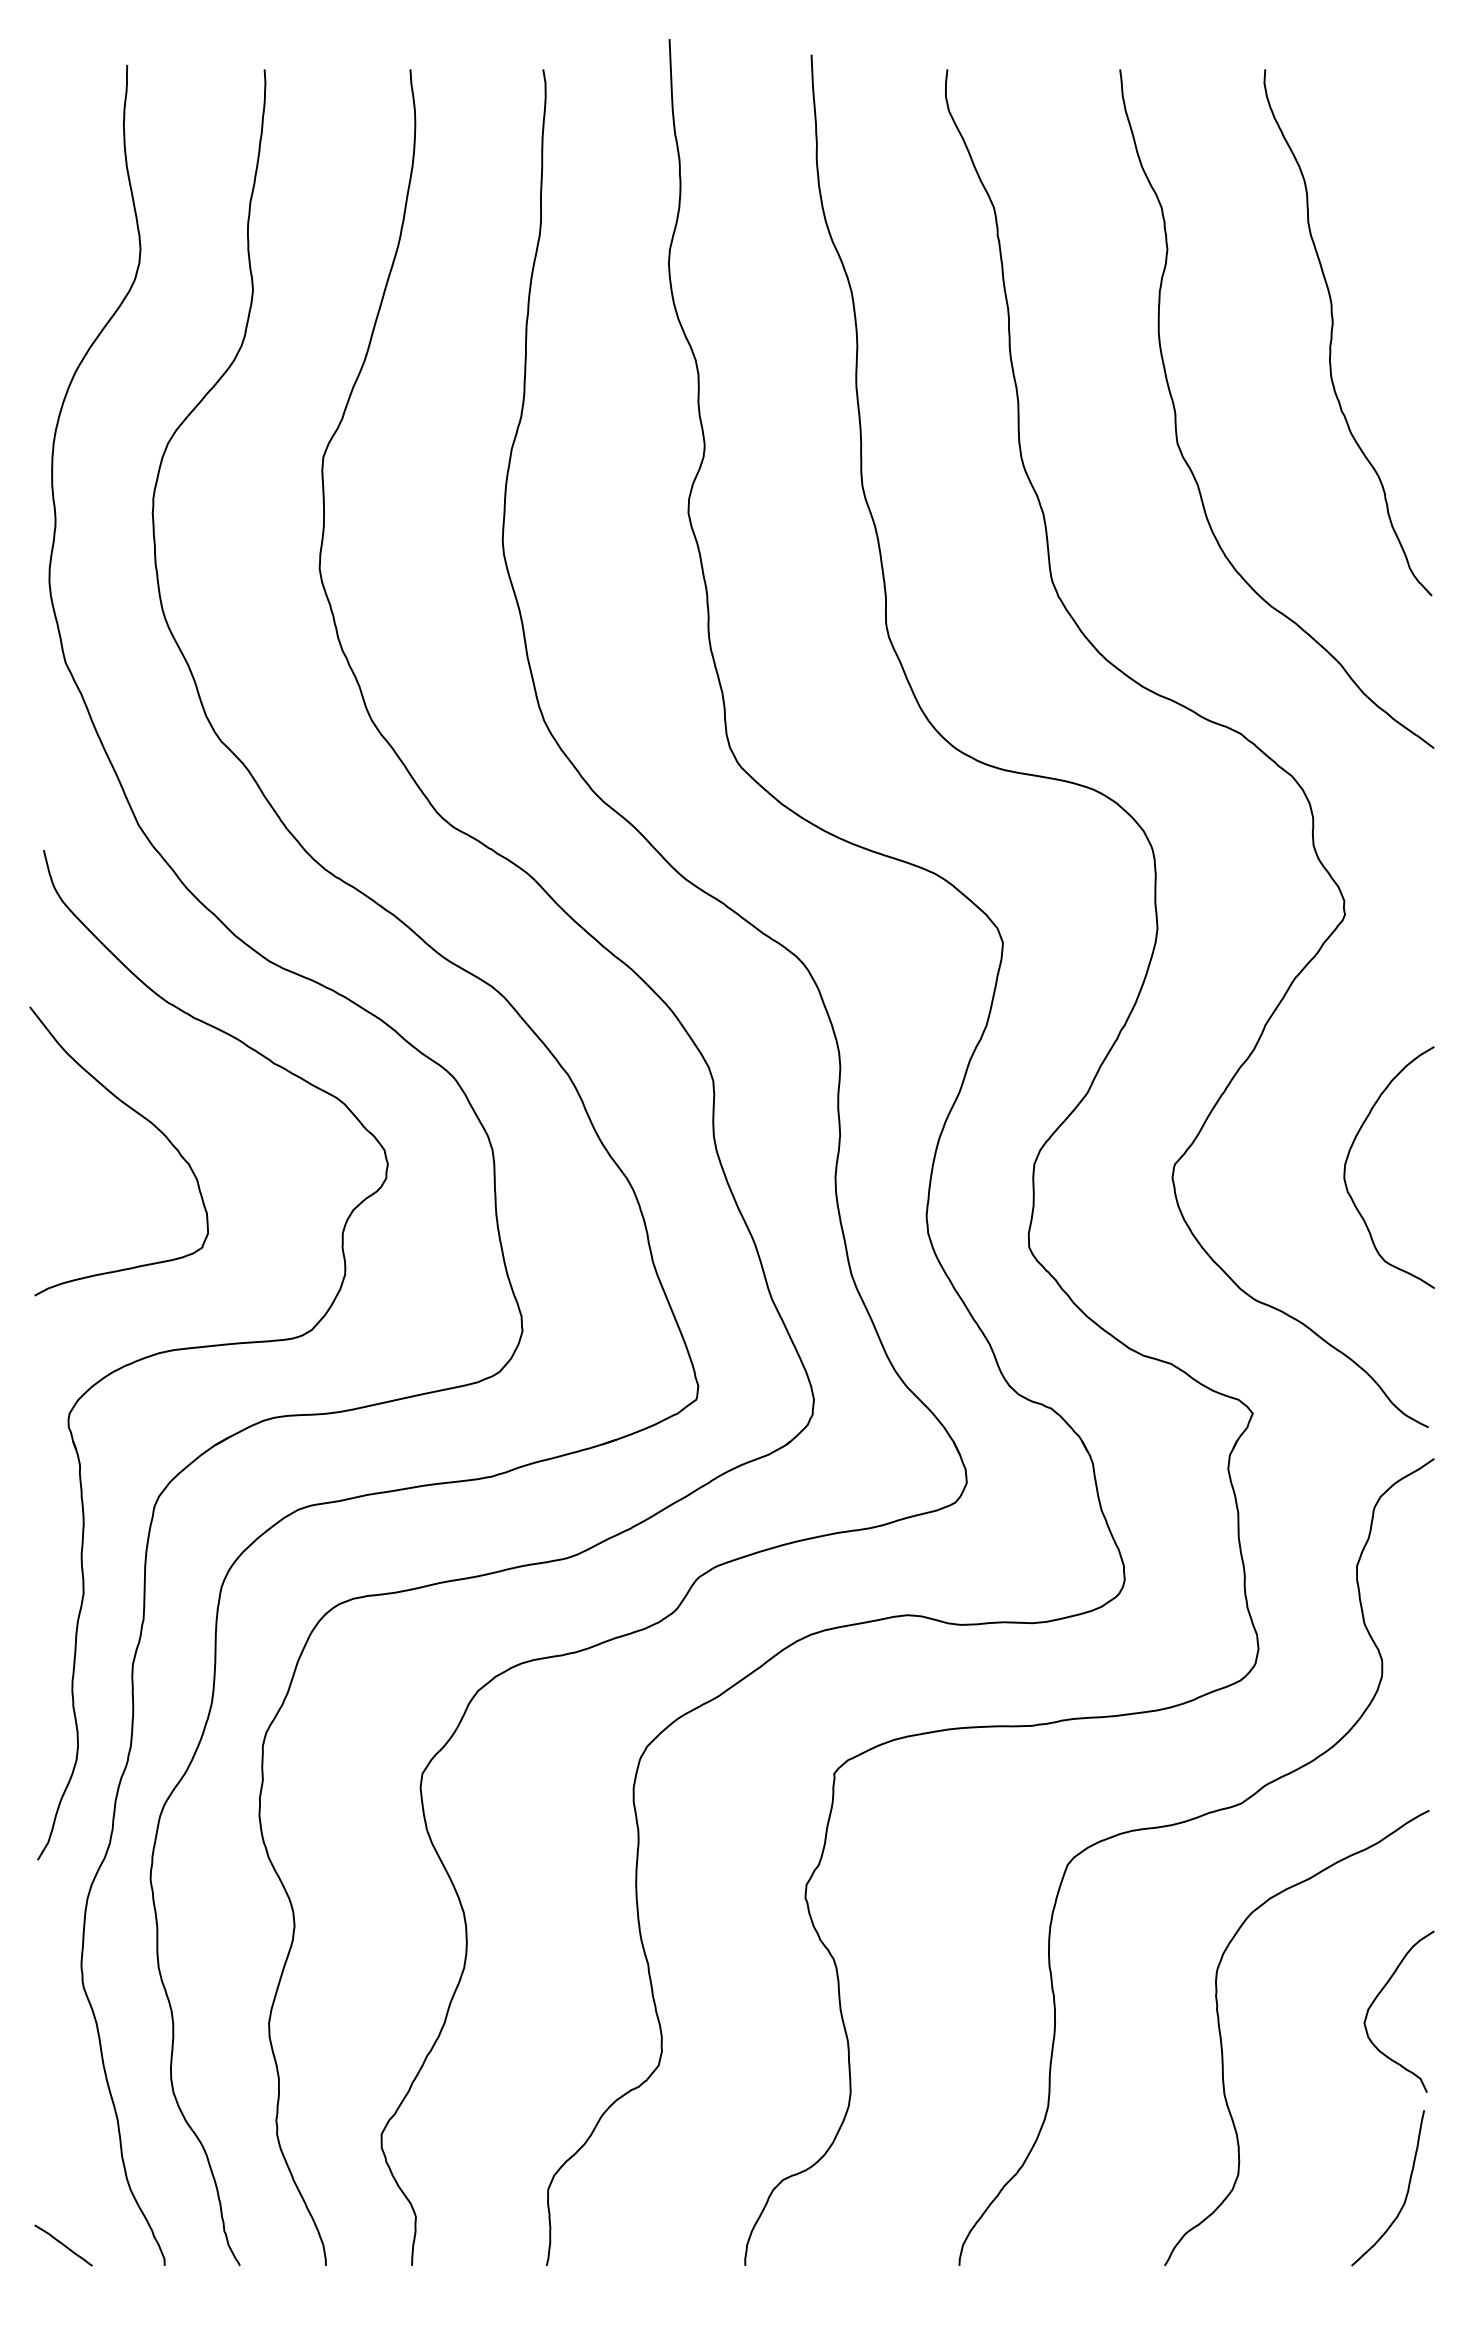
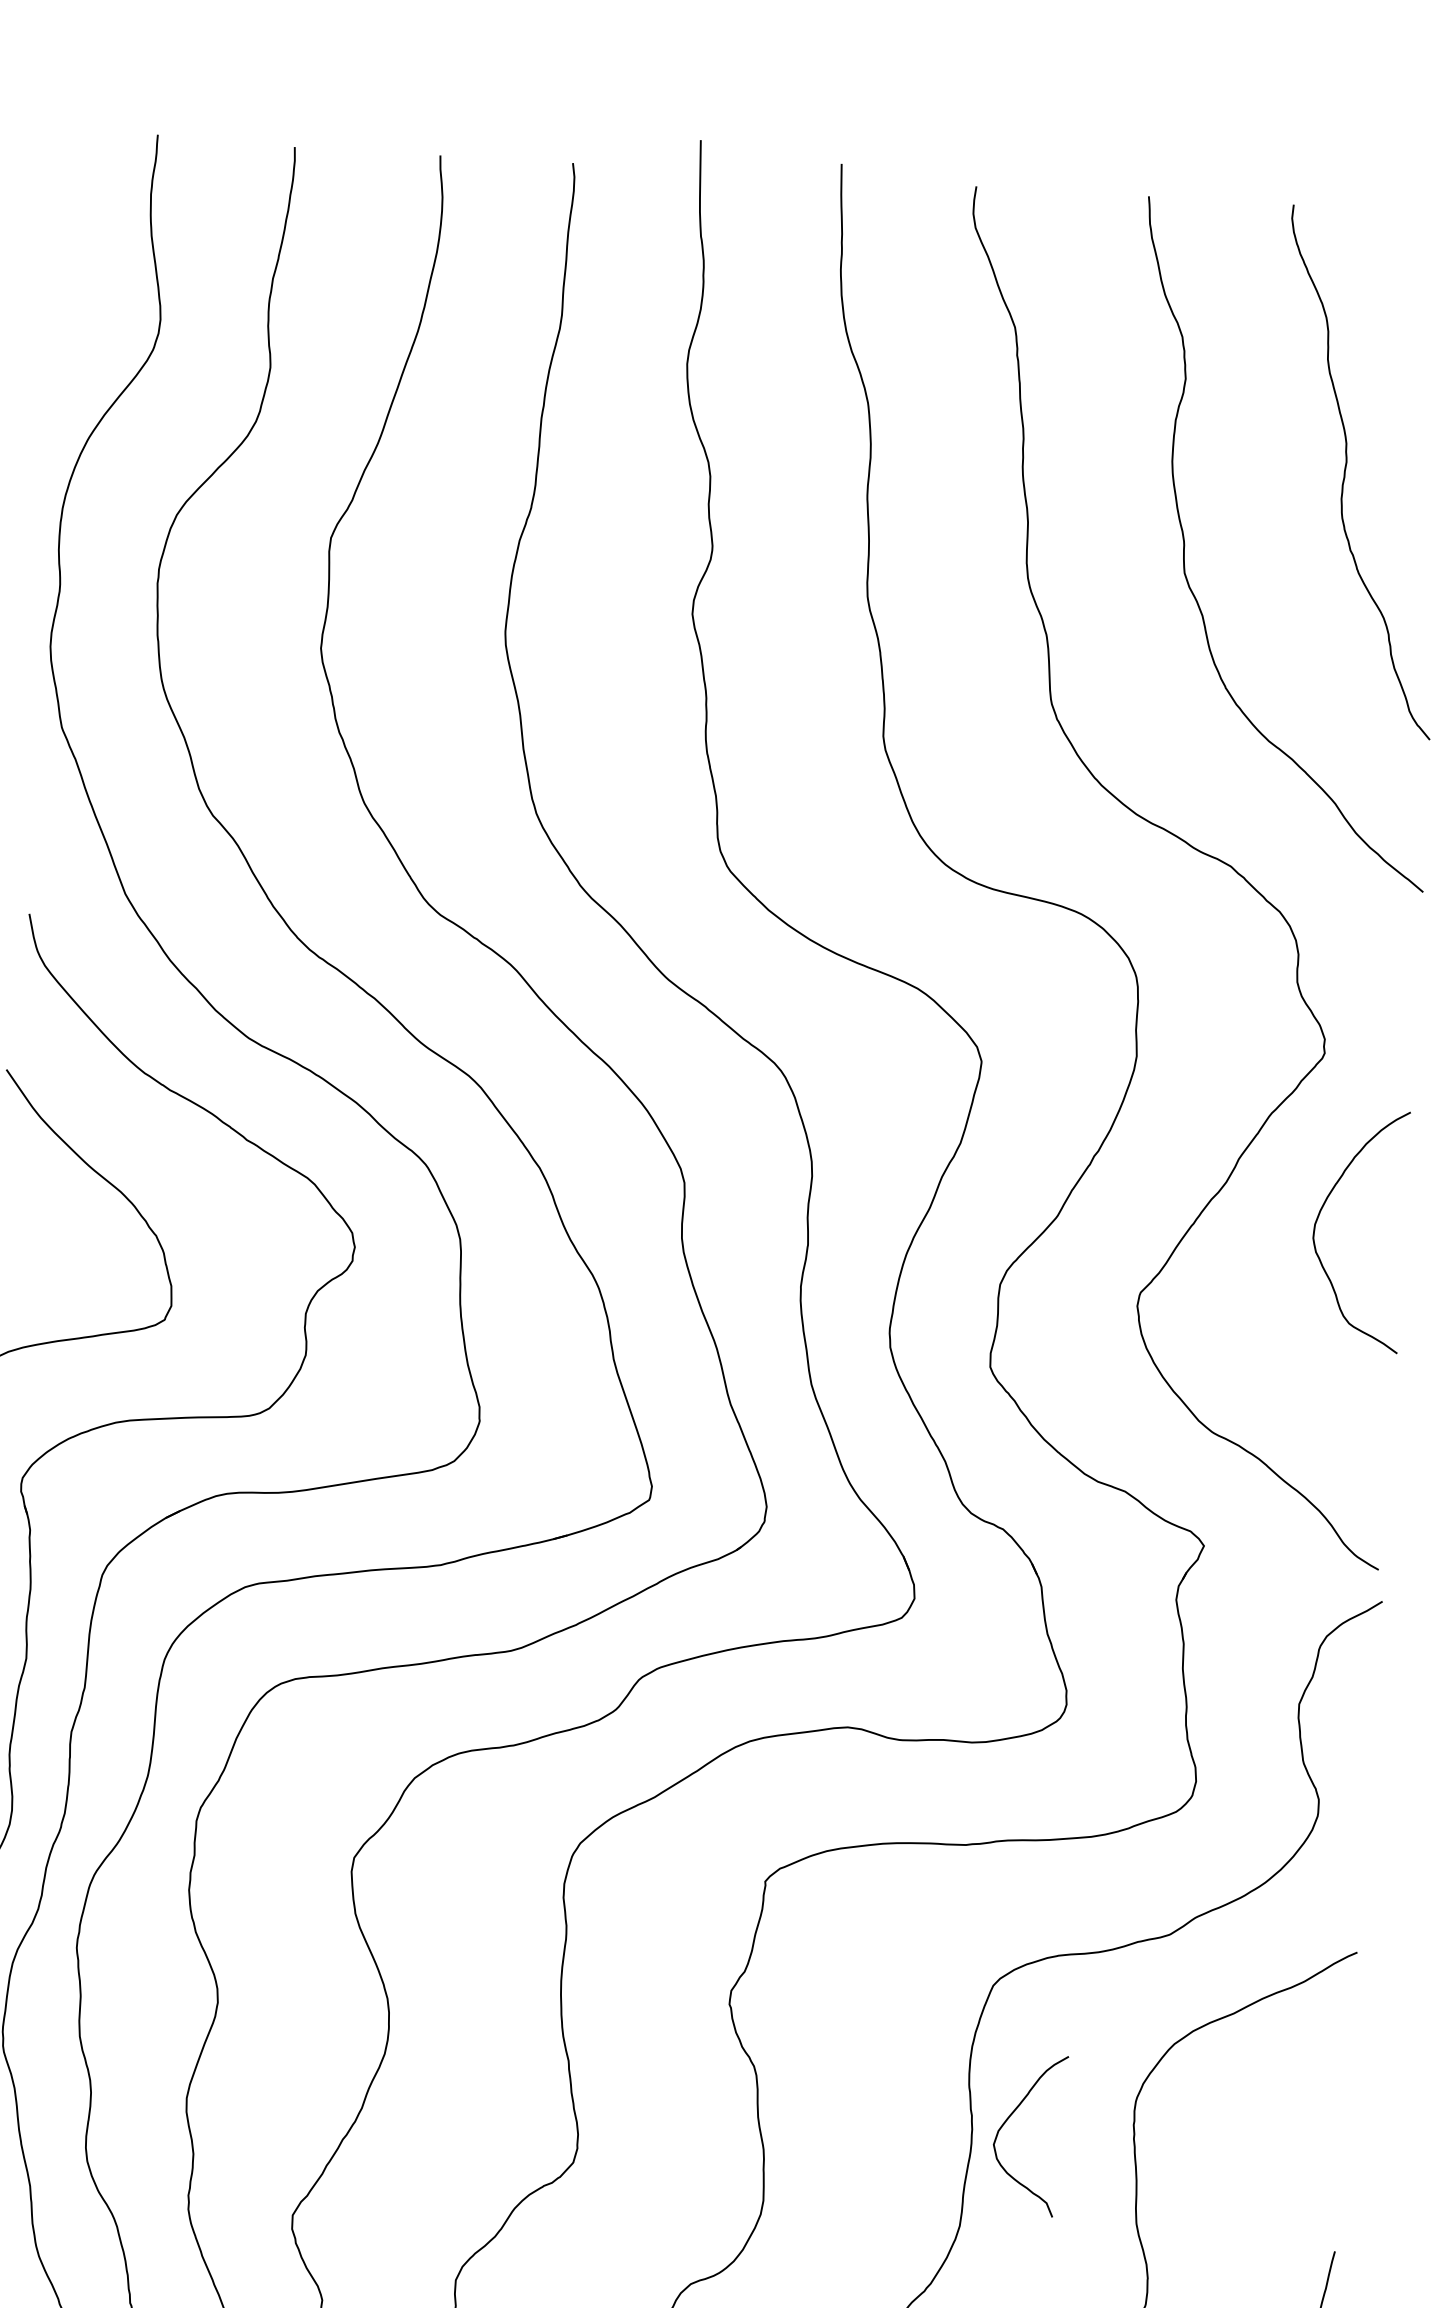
curve: (1349, 1154) -> (1319, 1214), moved
curve: (1378, 1996) -> (1009, 2118), moved

